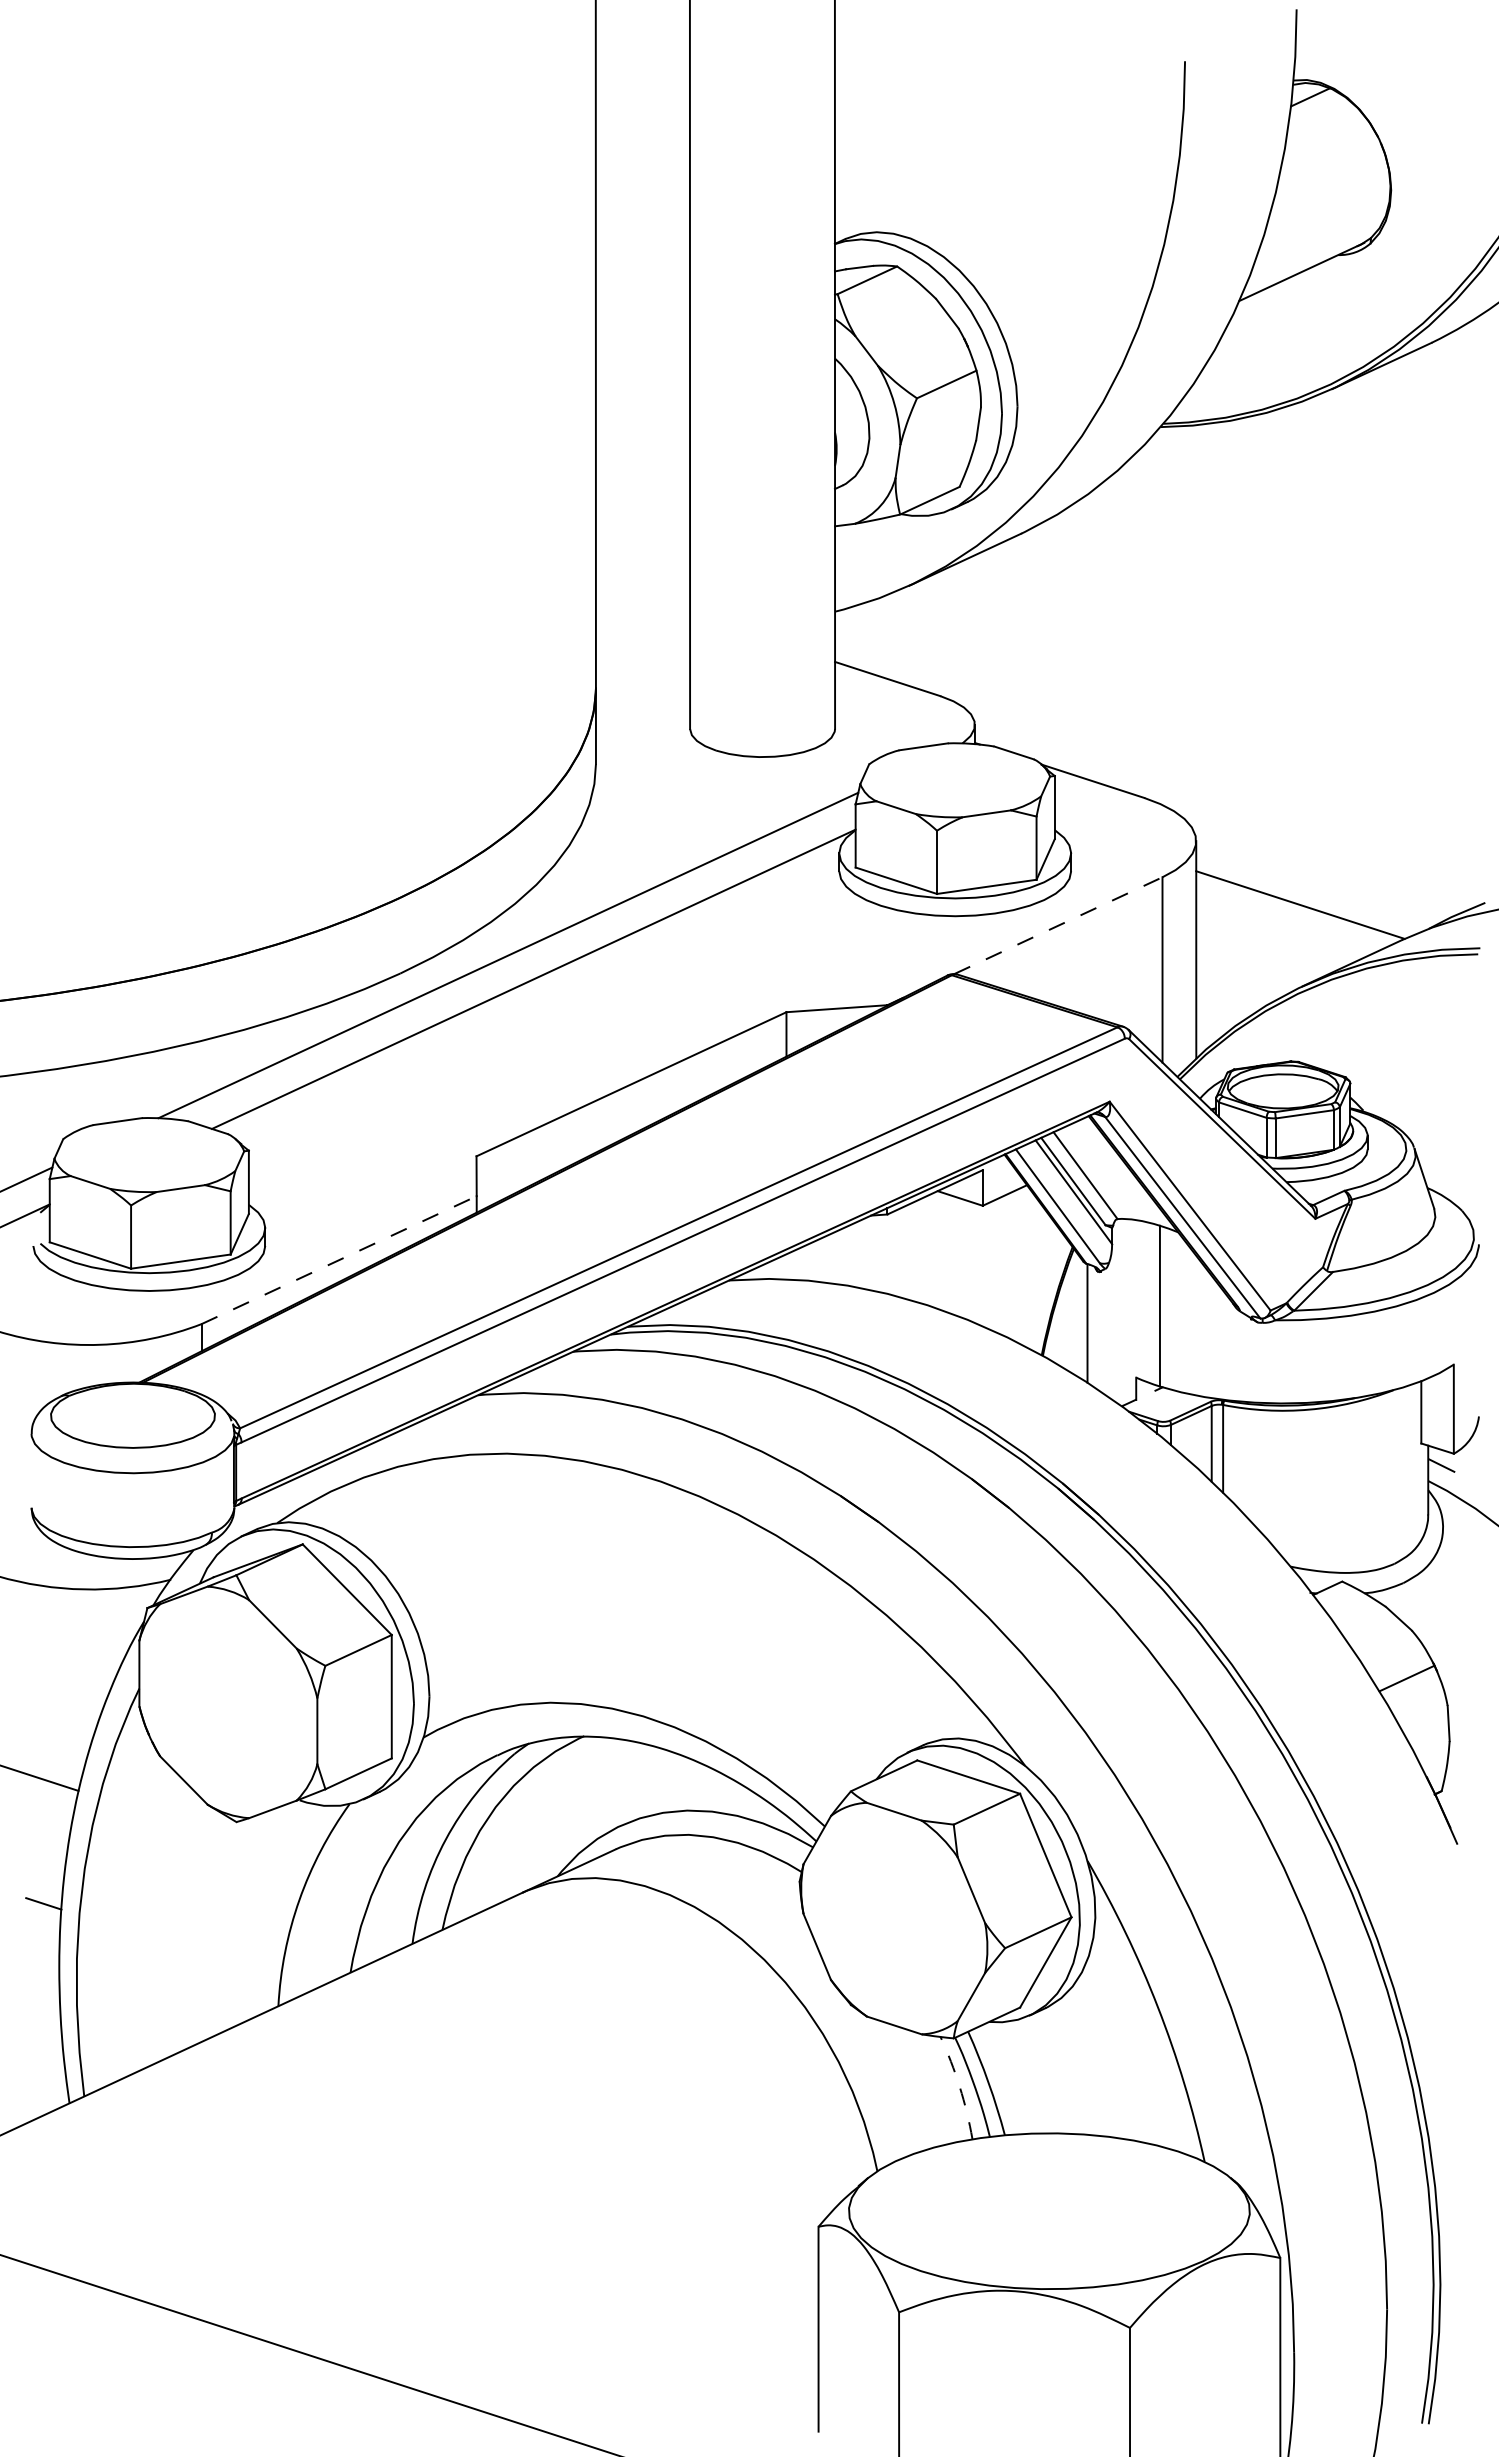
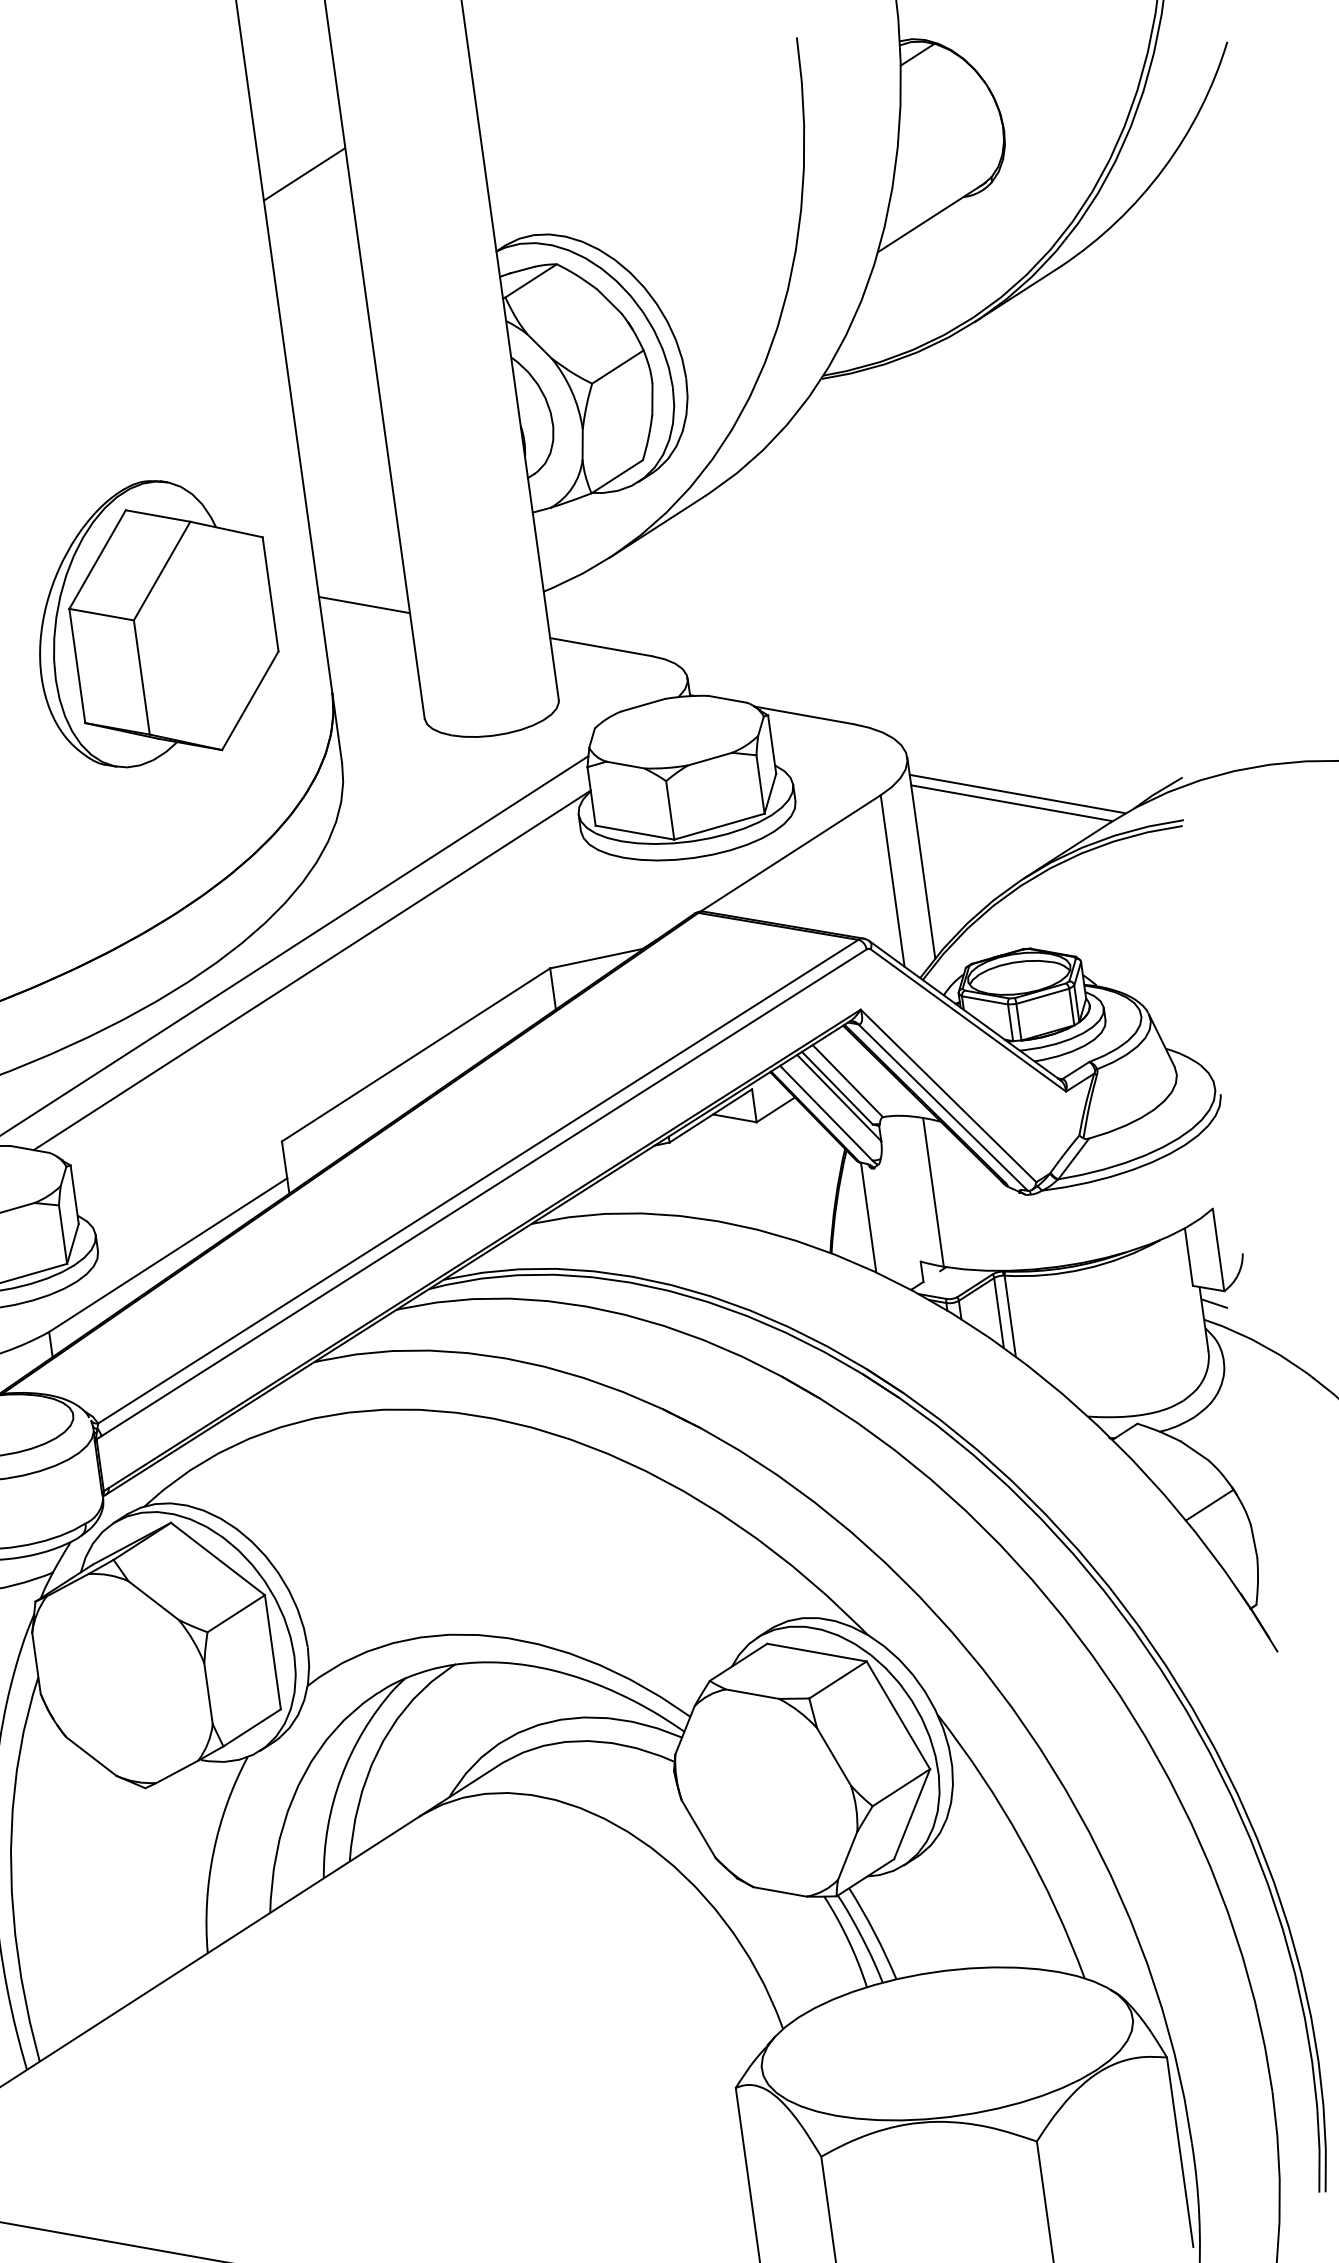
line: (642, 133) -> (304, 173), added
part: (417, 586) -> (154, 621), added
line: (642, 599) -> (364, 605), added
line: (1307, 895) -> (1017, 793), added
line: (1058, 925) -> (790, 853), dashed -> solid
line: (339, 1260) -> (168, 1255), dashed -> solid
arc: (959, 2086) -> (848, 1940), dashed -> solid

